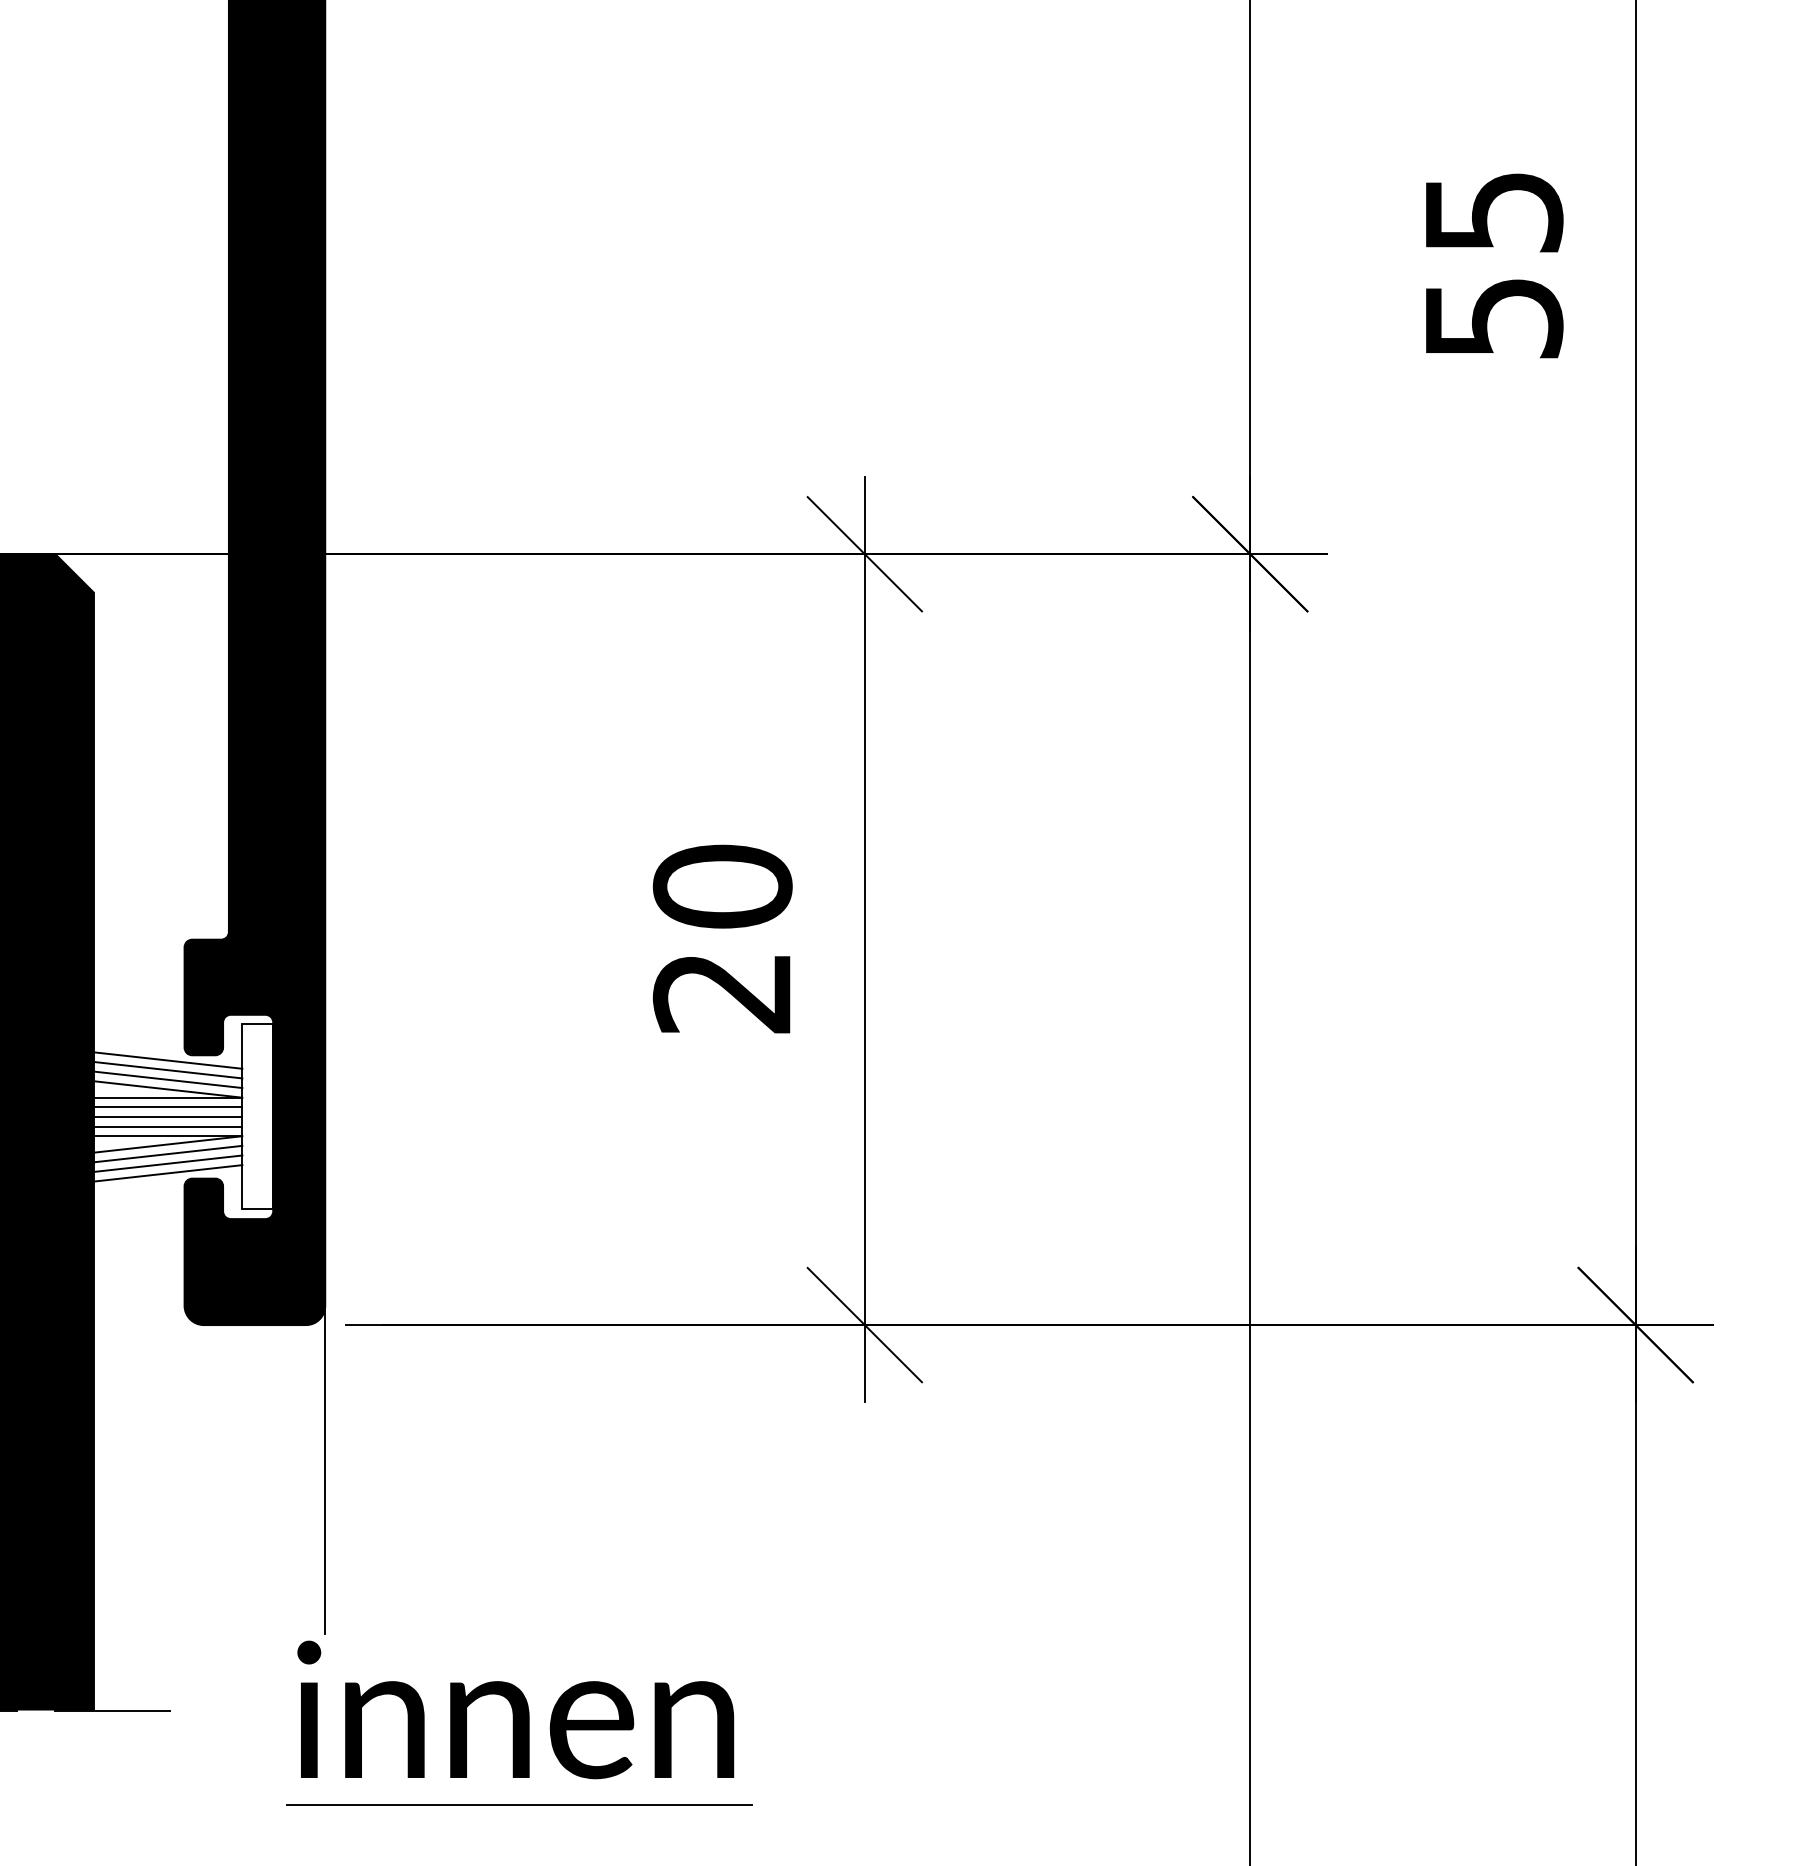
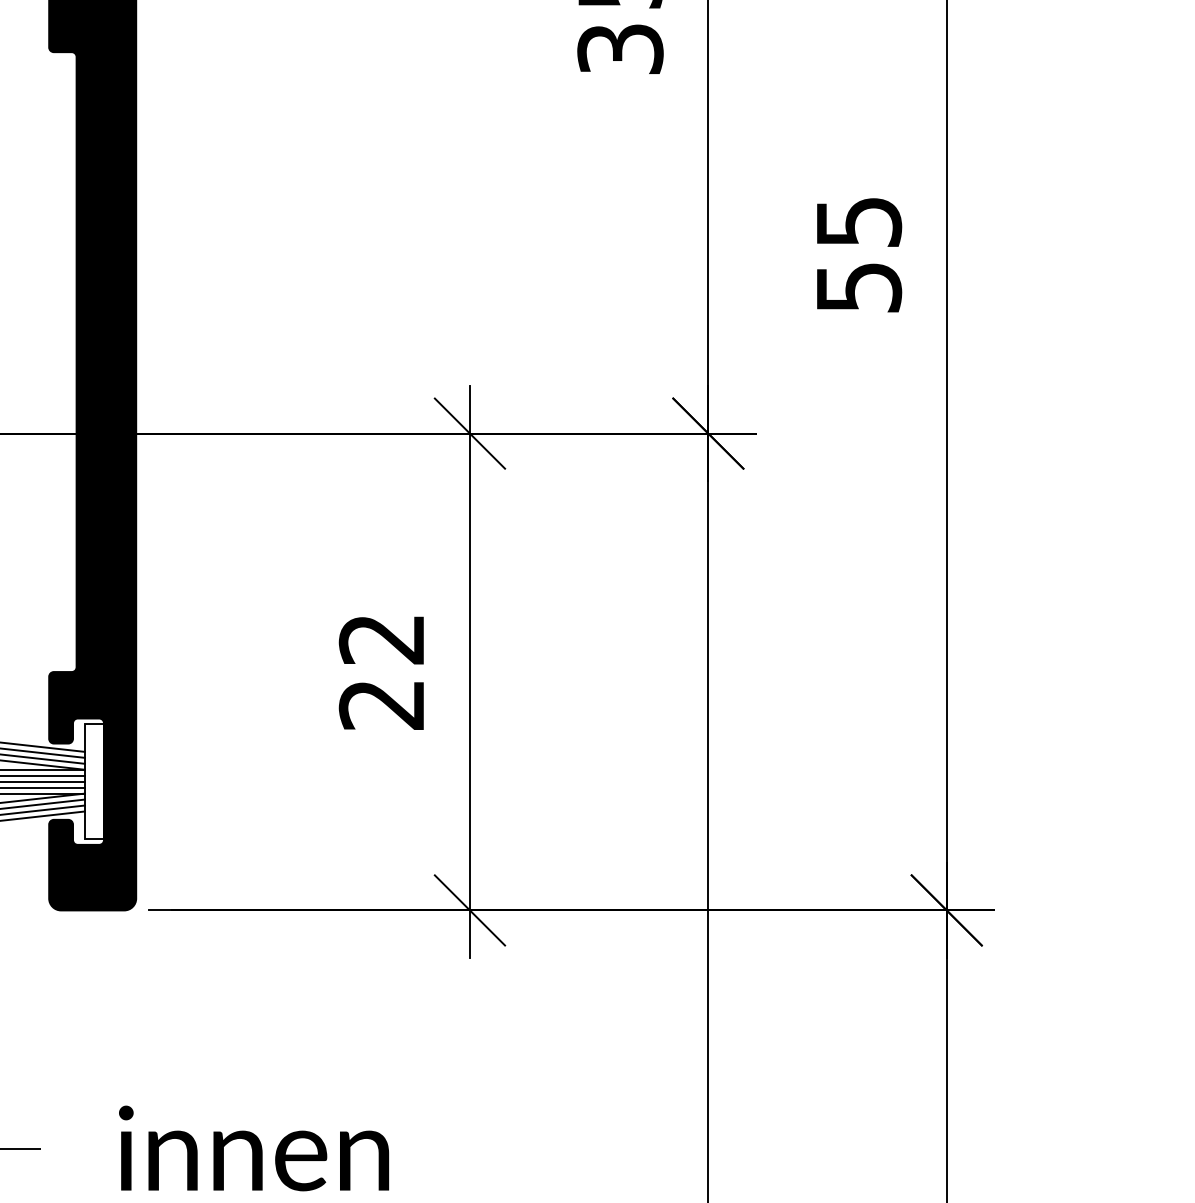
text: (721, 887) -> (381, 639), 20 -> 22
line: (325, 1469) -> (136, 999), removed

